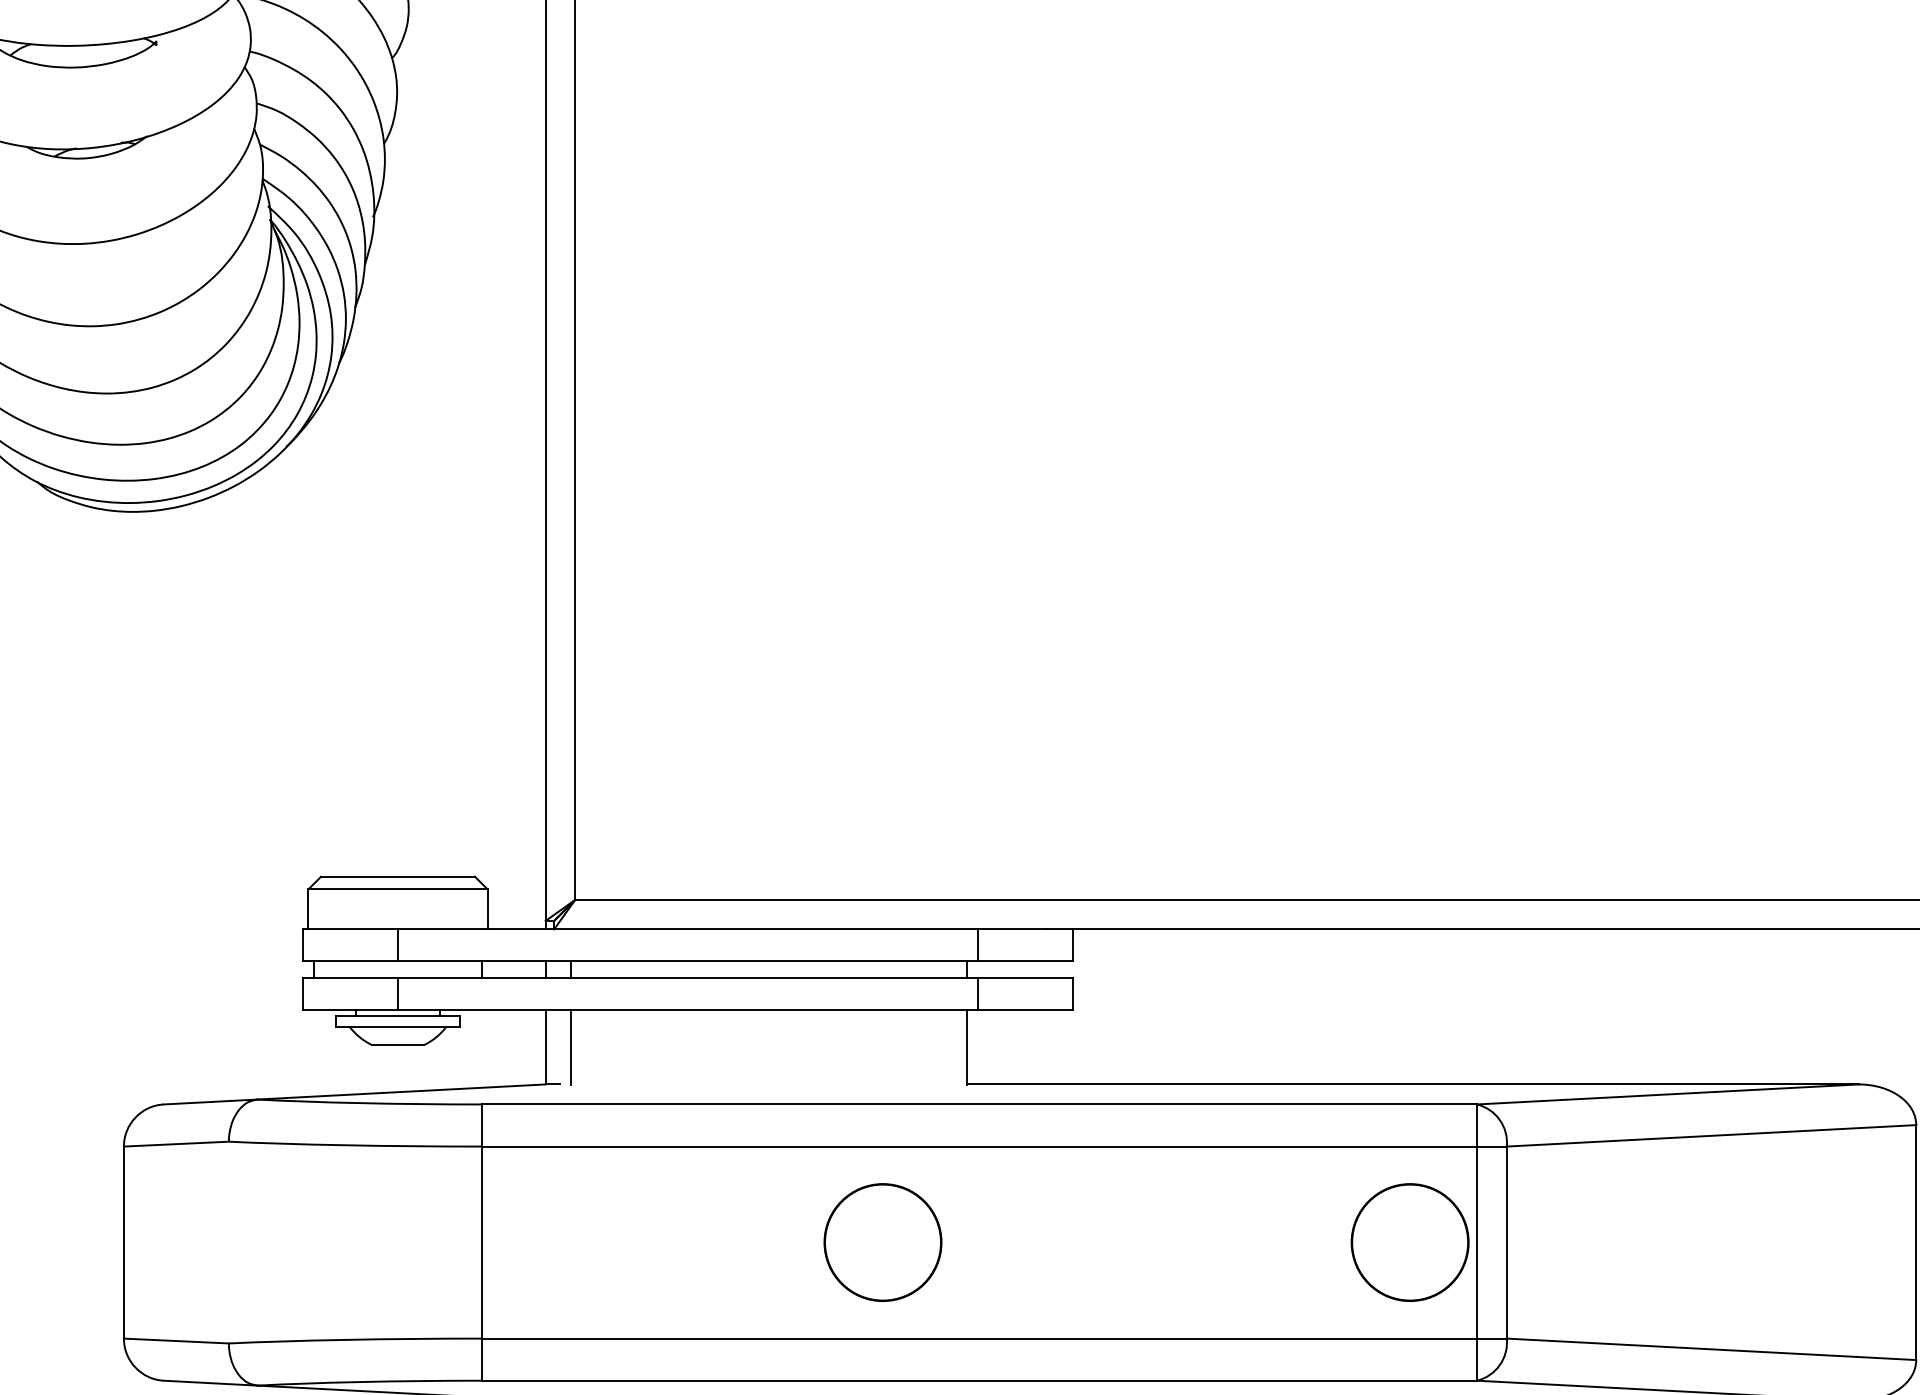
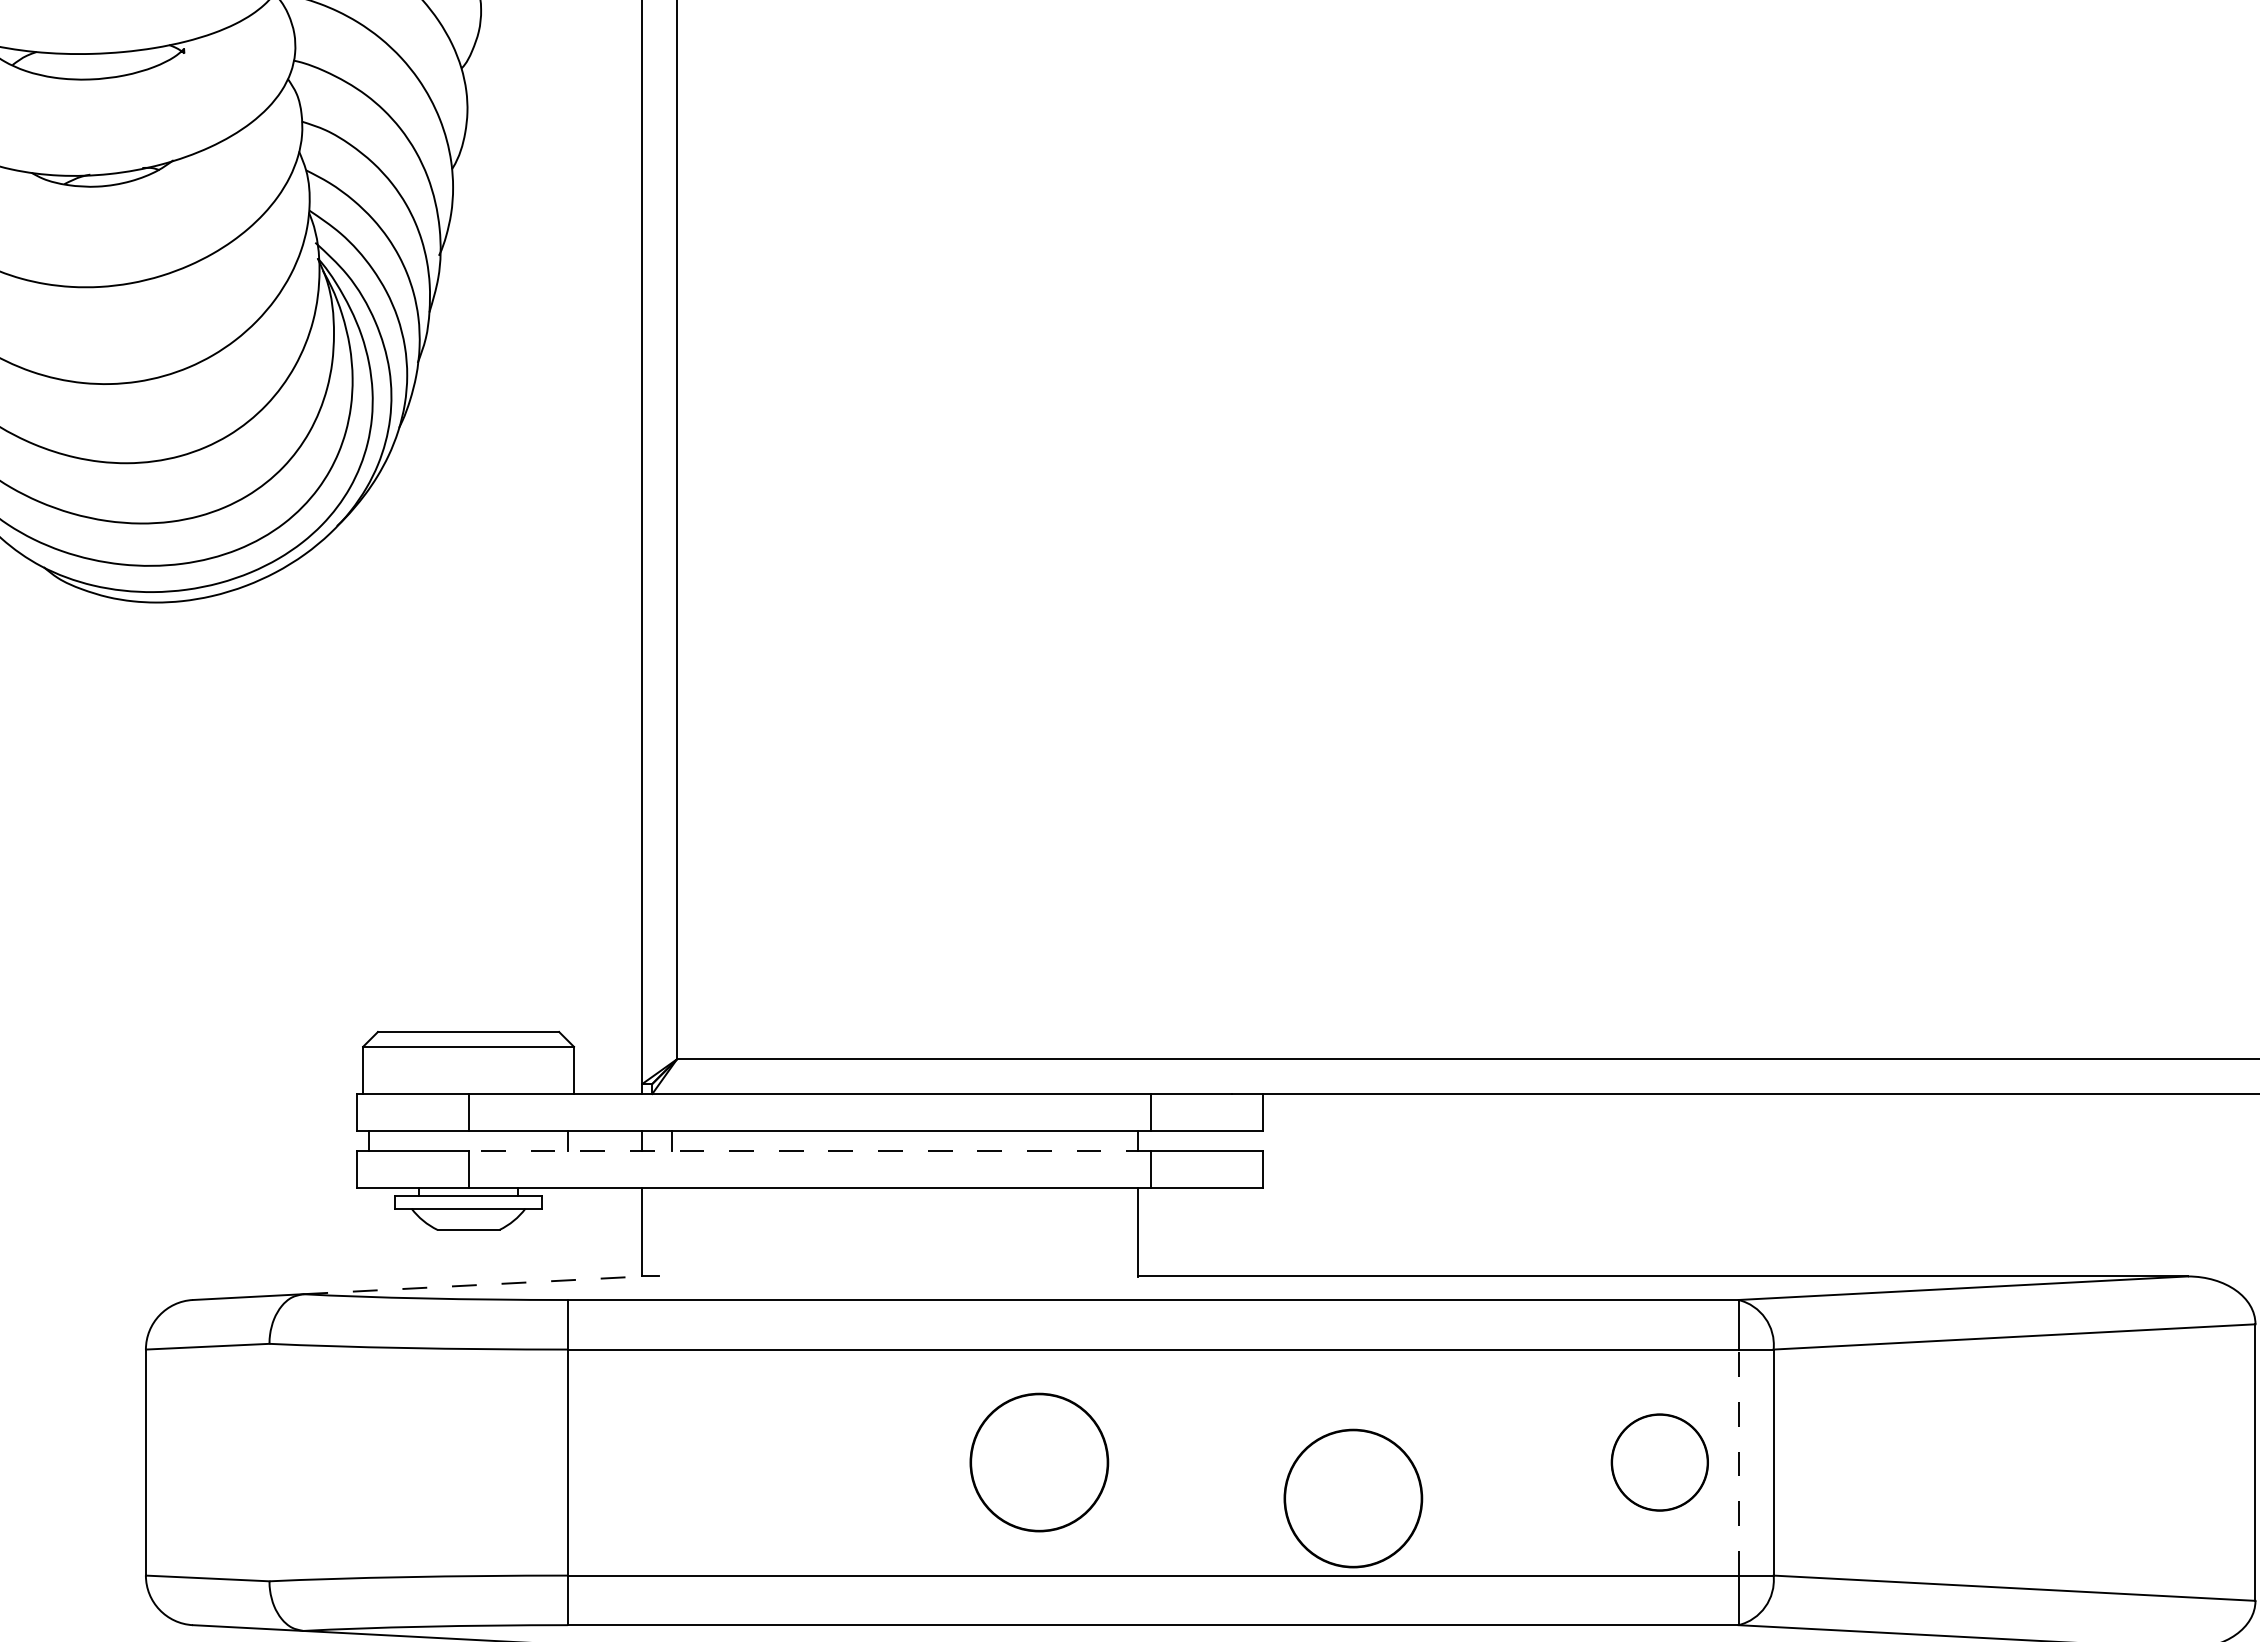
line: (687, 978) -> (809, 1151), solid -> dashed
line: (571, 1047) -> (672, 1232), removed
line: (401, 1092) -> (472, 1285), solid -> dashed
part: (1409, 1242) -> (1659, 1462), size x0.7
line: (1476, 1242) -> (1738, 1462), solid -> dashed
part: (1149, 1273) -> (1353, 1498), added

